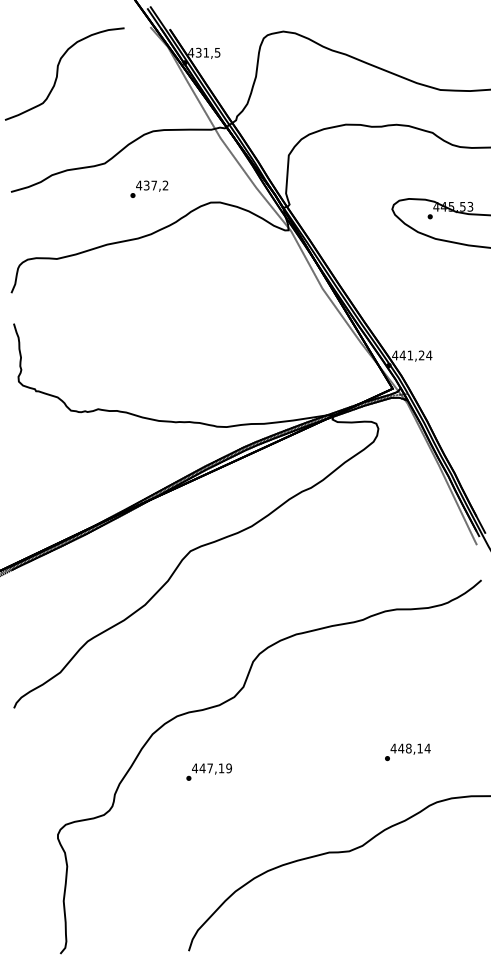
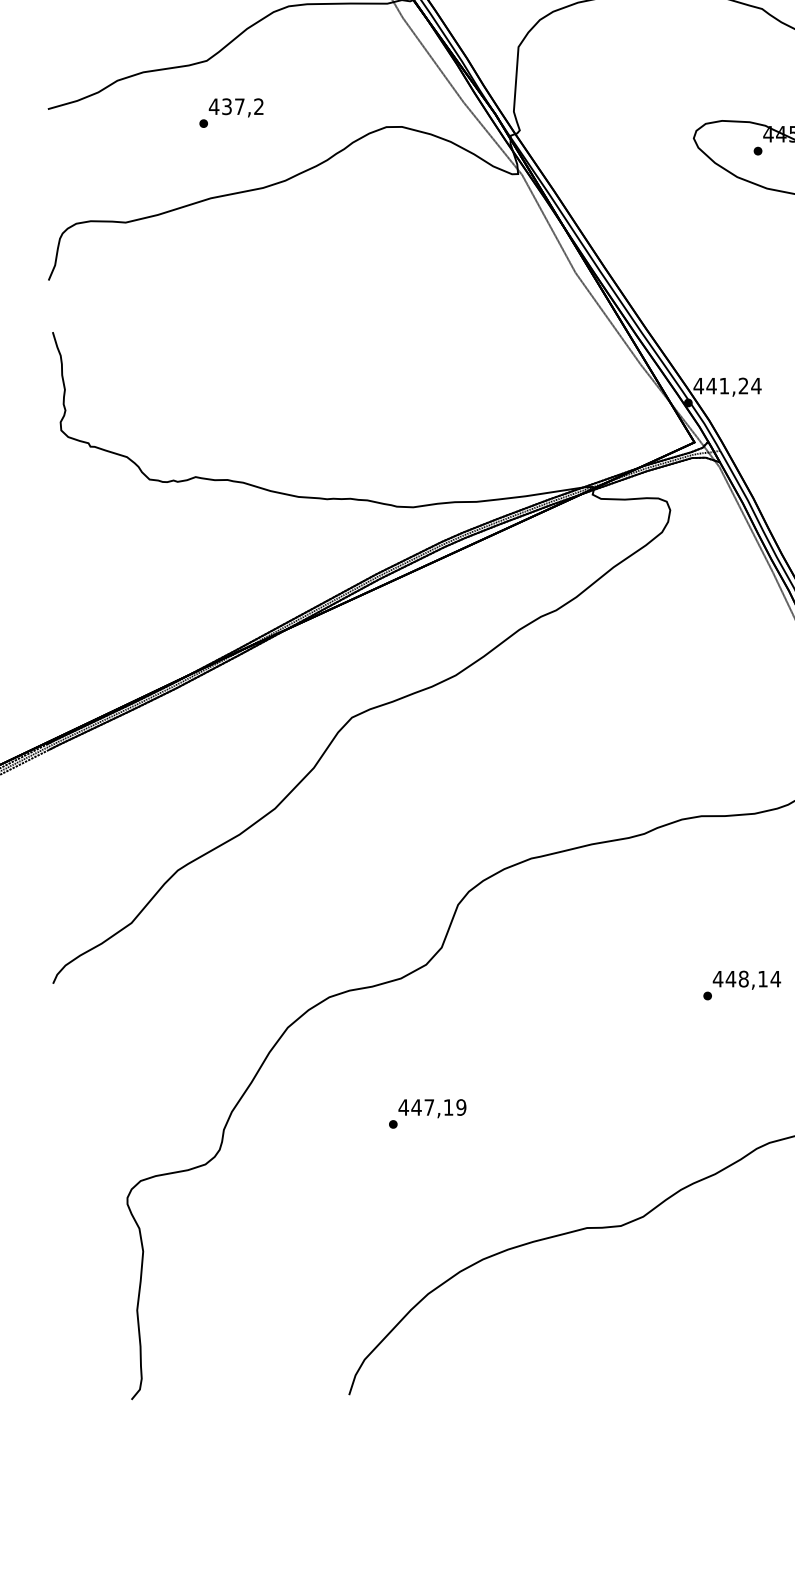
text: (149, 188) -> (231, 111), moved
text: (407, 752) -> (741, 985), moved
text: (208, 771) -> (426, 1112), moved

